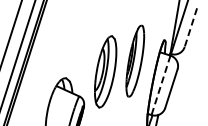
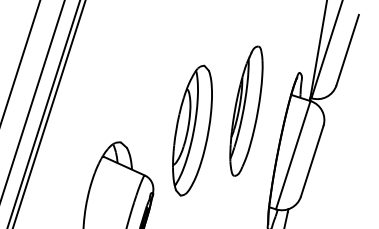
line: (190, 28) -> (346, 51), dashed -> solid
line: (160, 85) -> (292, 155), dashed -> solid

